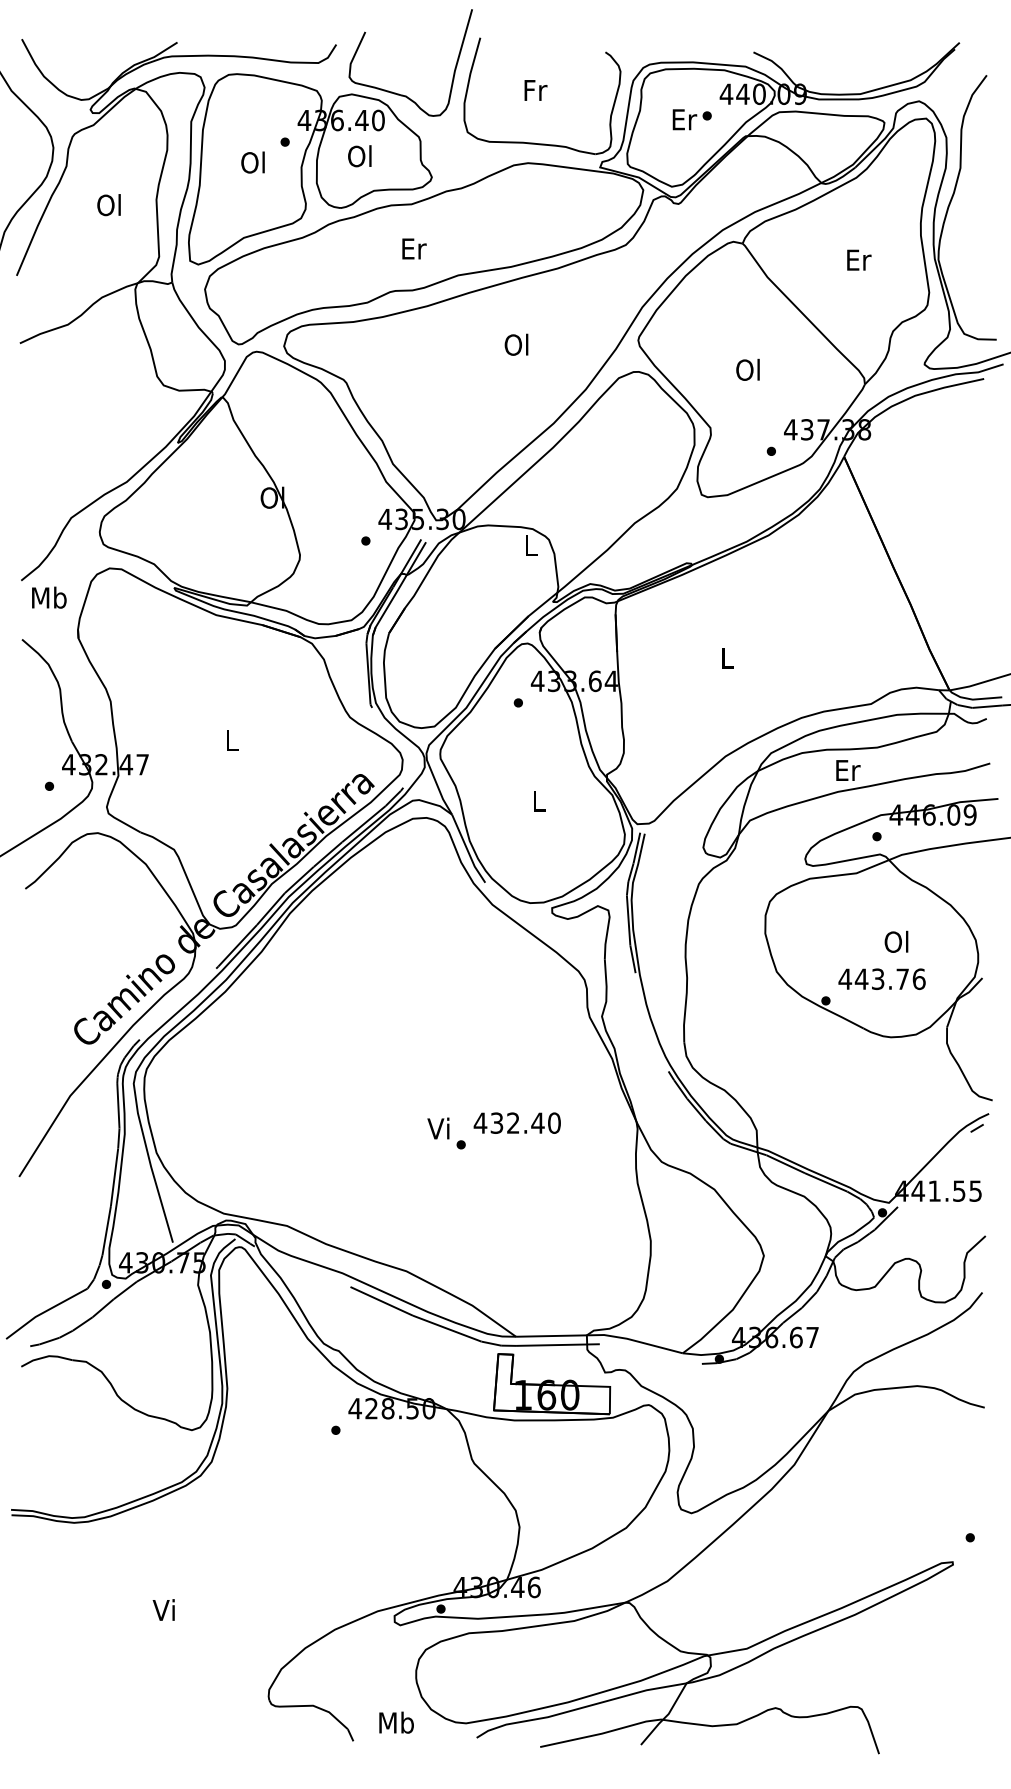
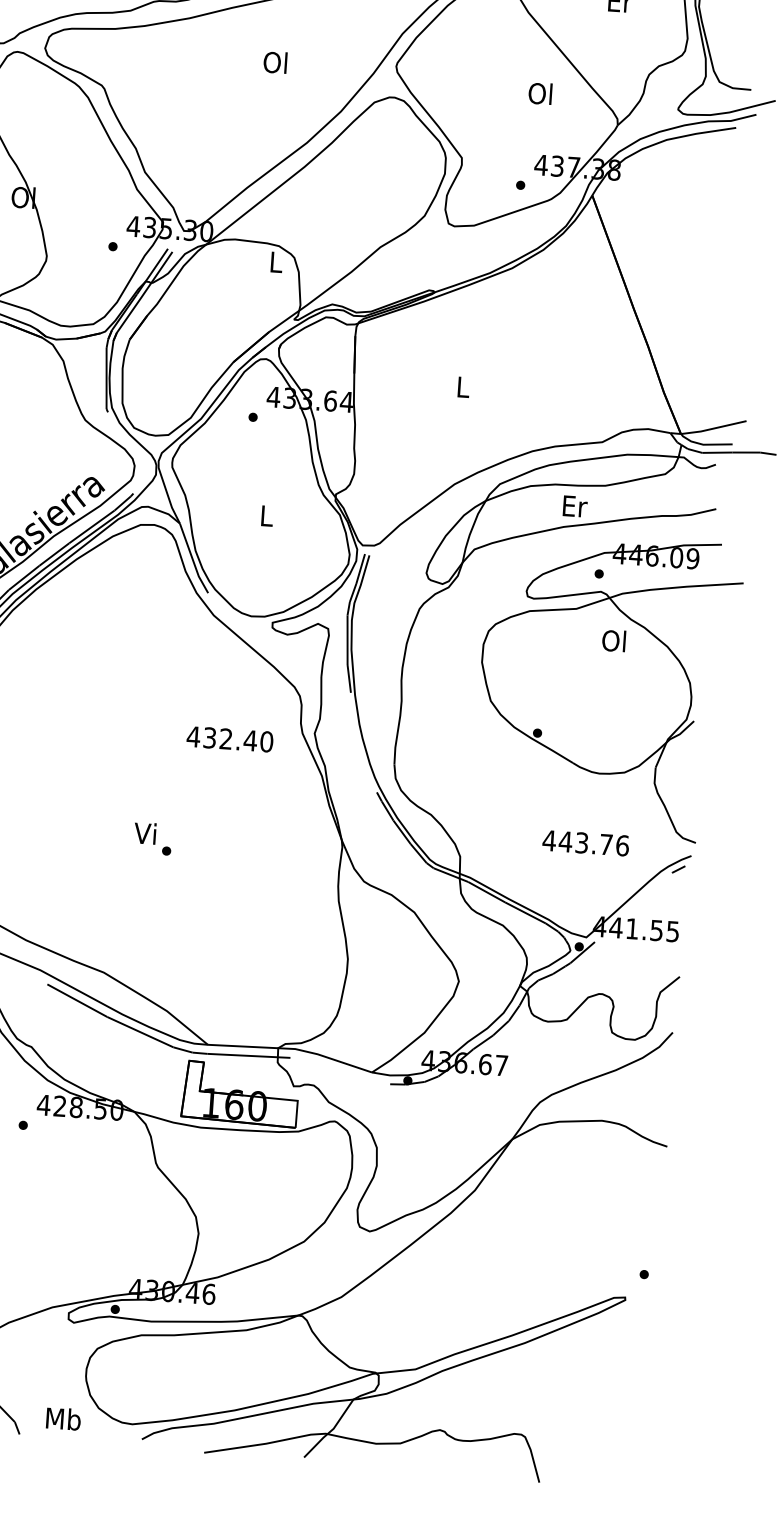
text: (747, 369) -> (539, 93), moved
text: (896, 941) -> (614, 640), moved
text: (881, 978) -> (585, 842), moved
text: (516, 1122) -> (229, 738), moved

